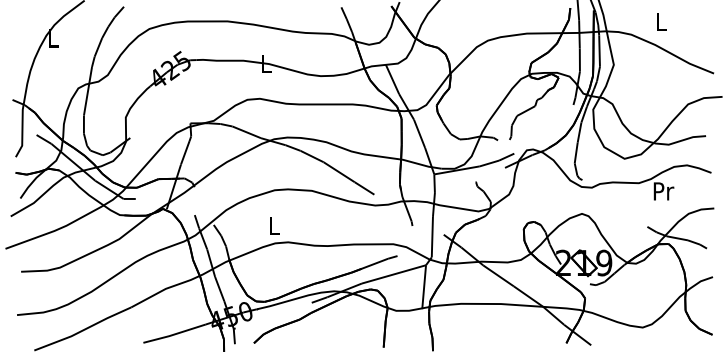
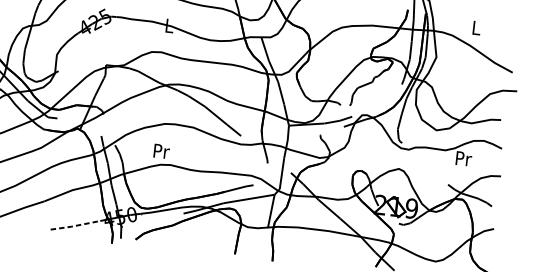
text: (274, 226) -> (161, 151), L -> Pr
line: (174, 334) -> (75, 225), solid -> dashed

